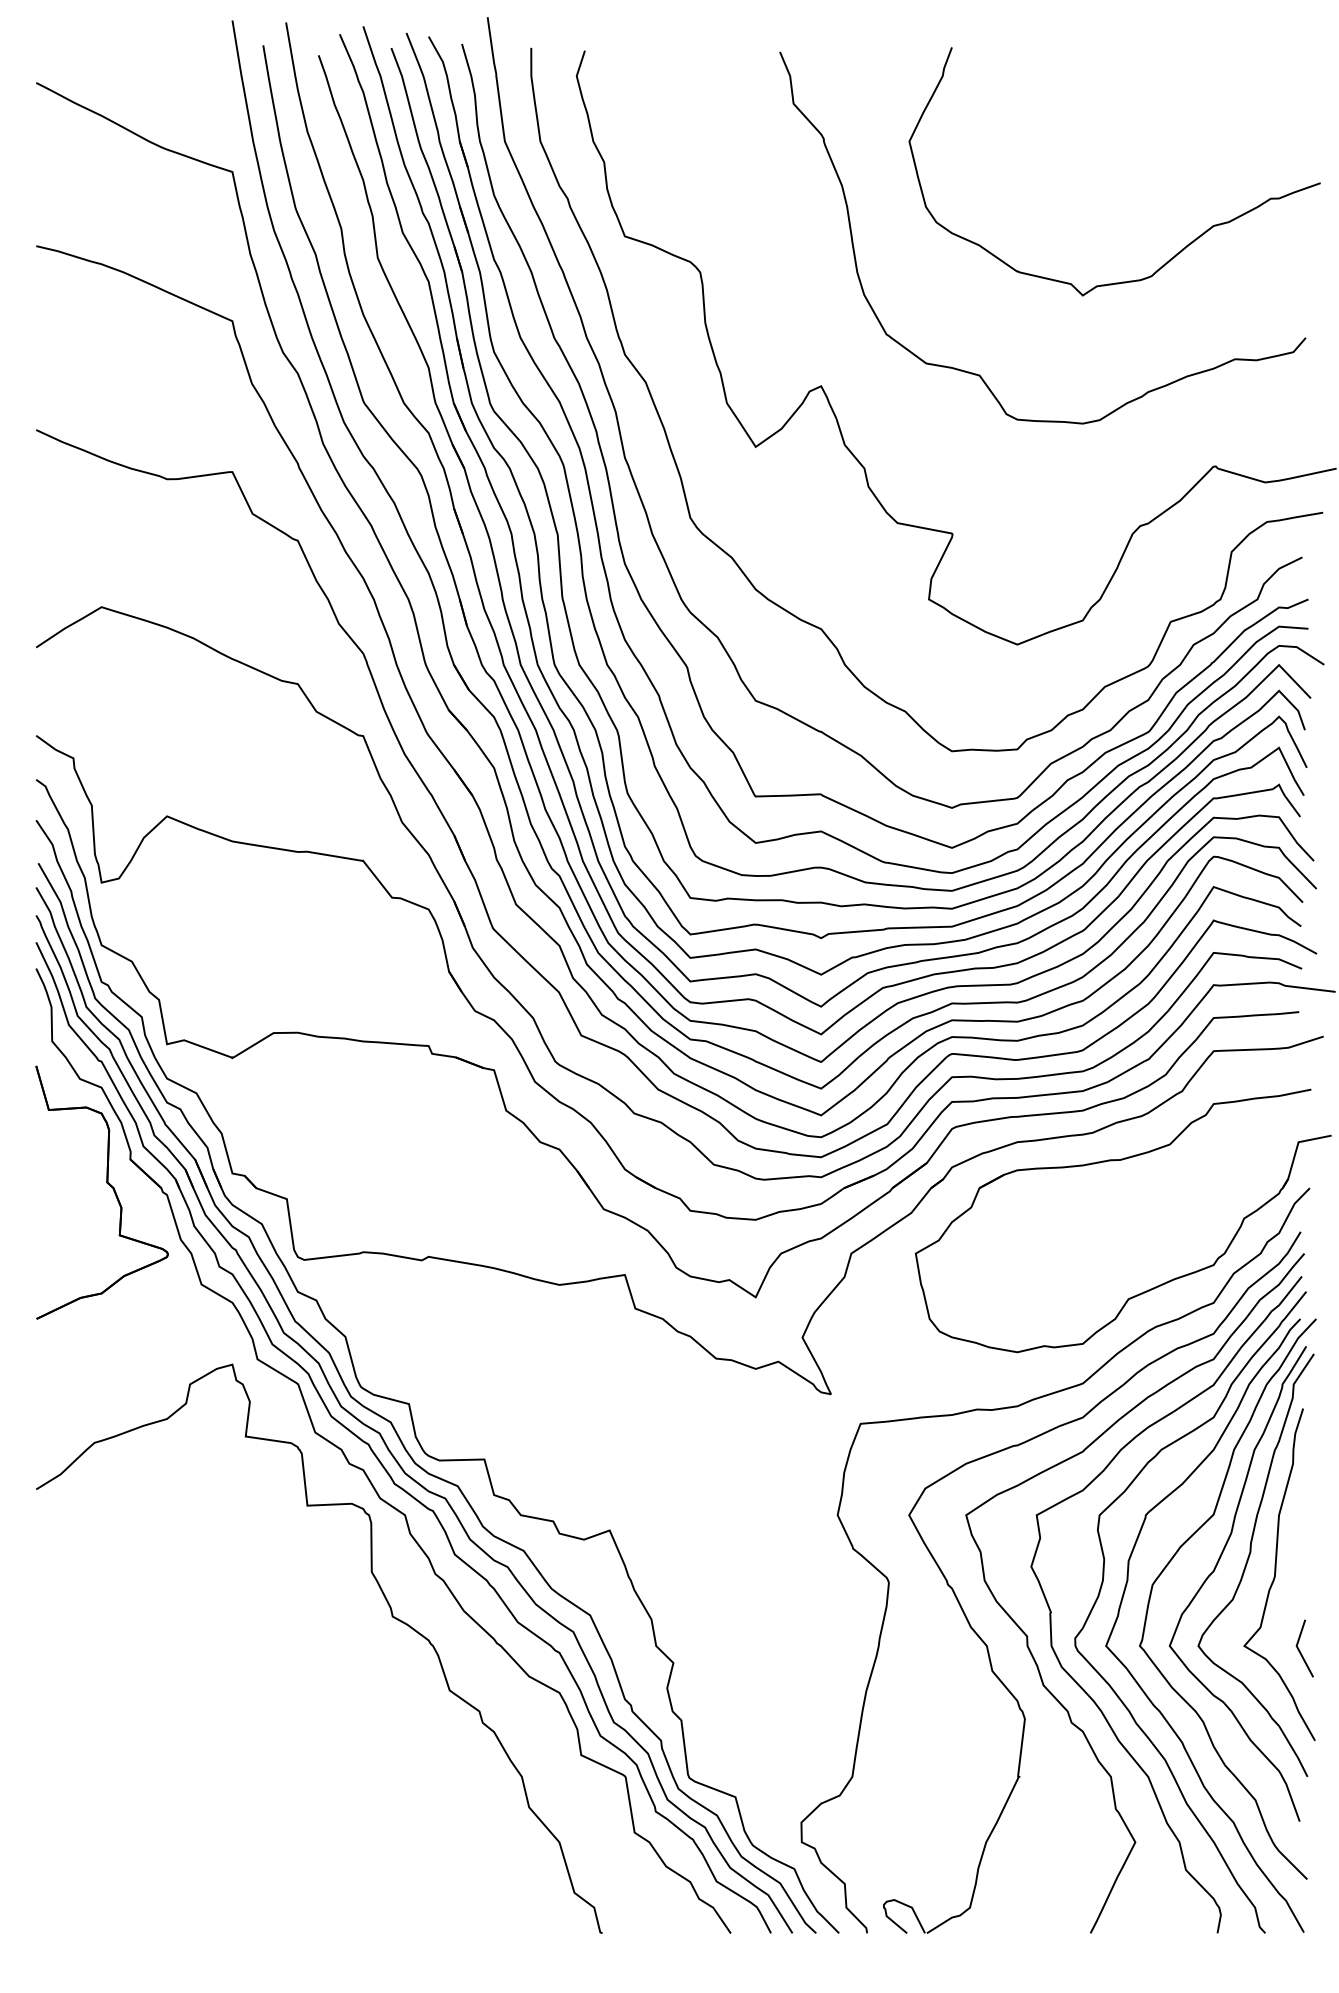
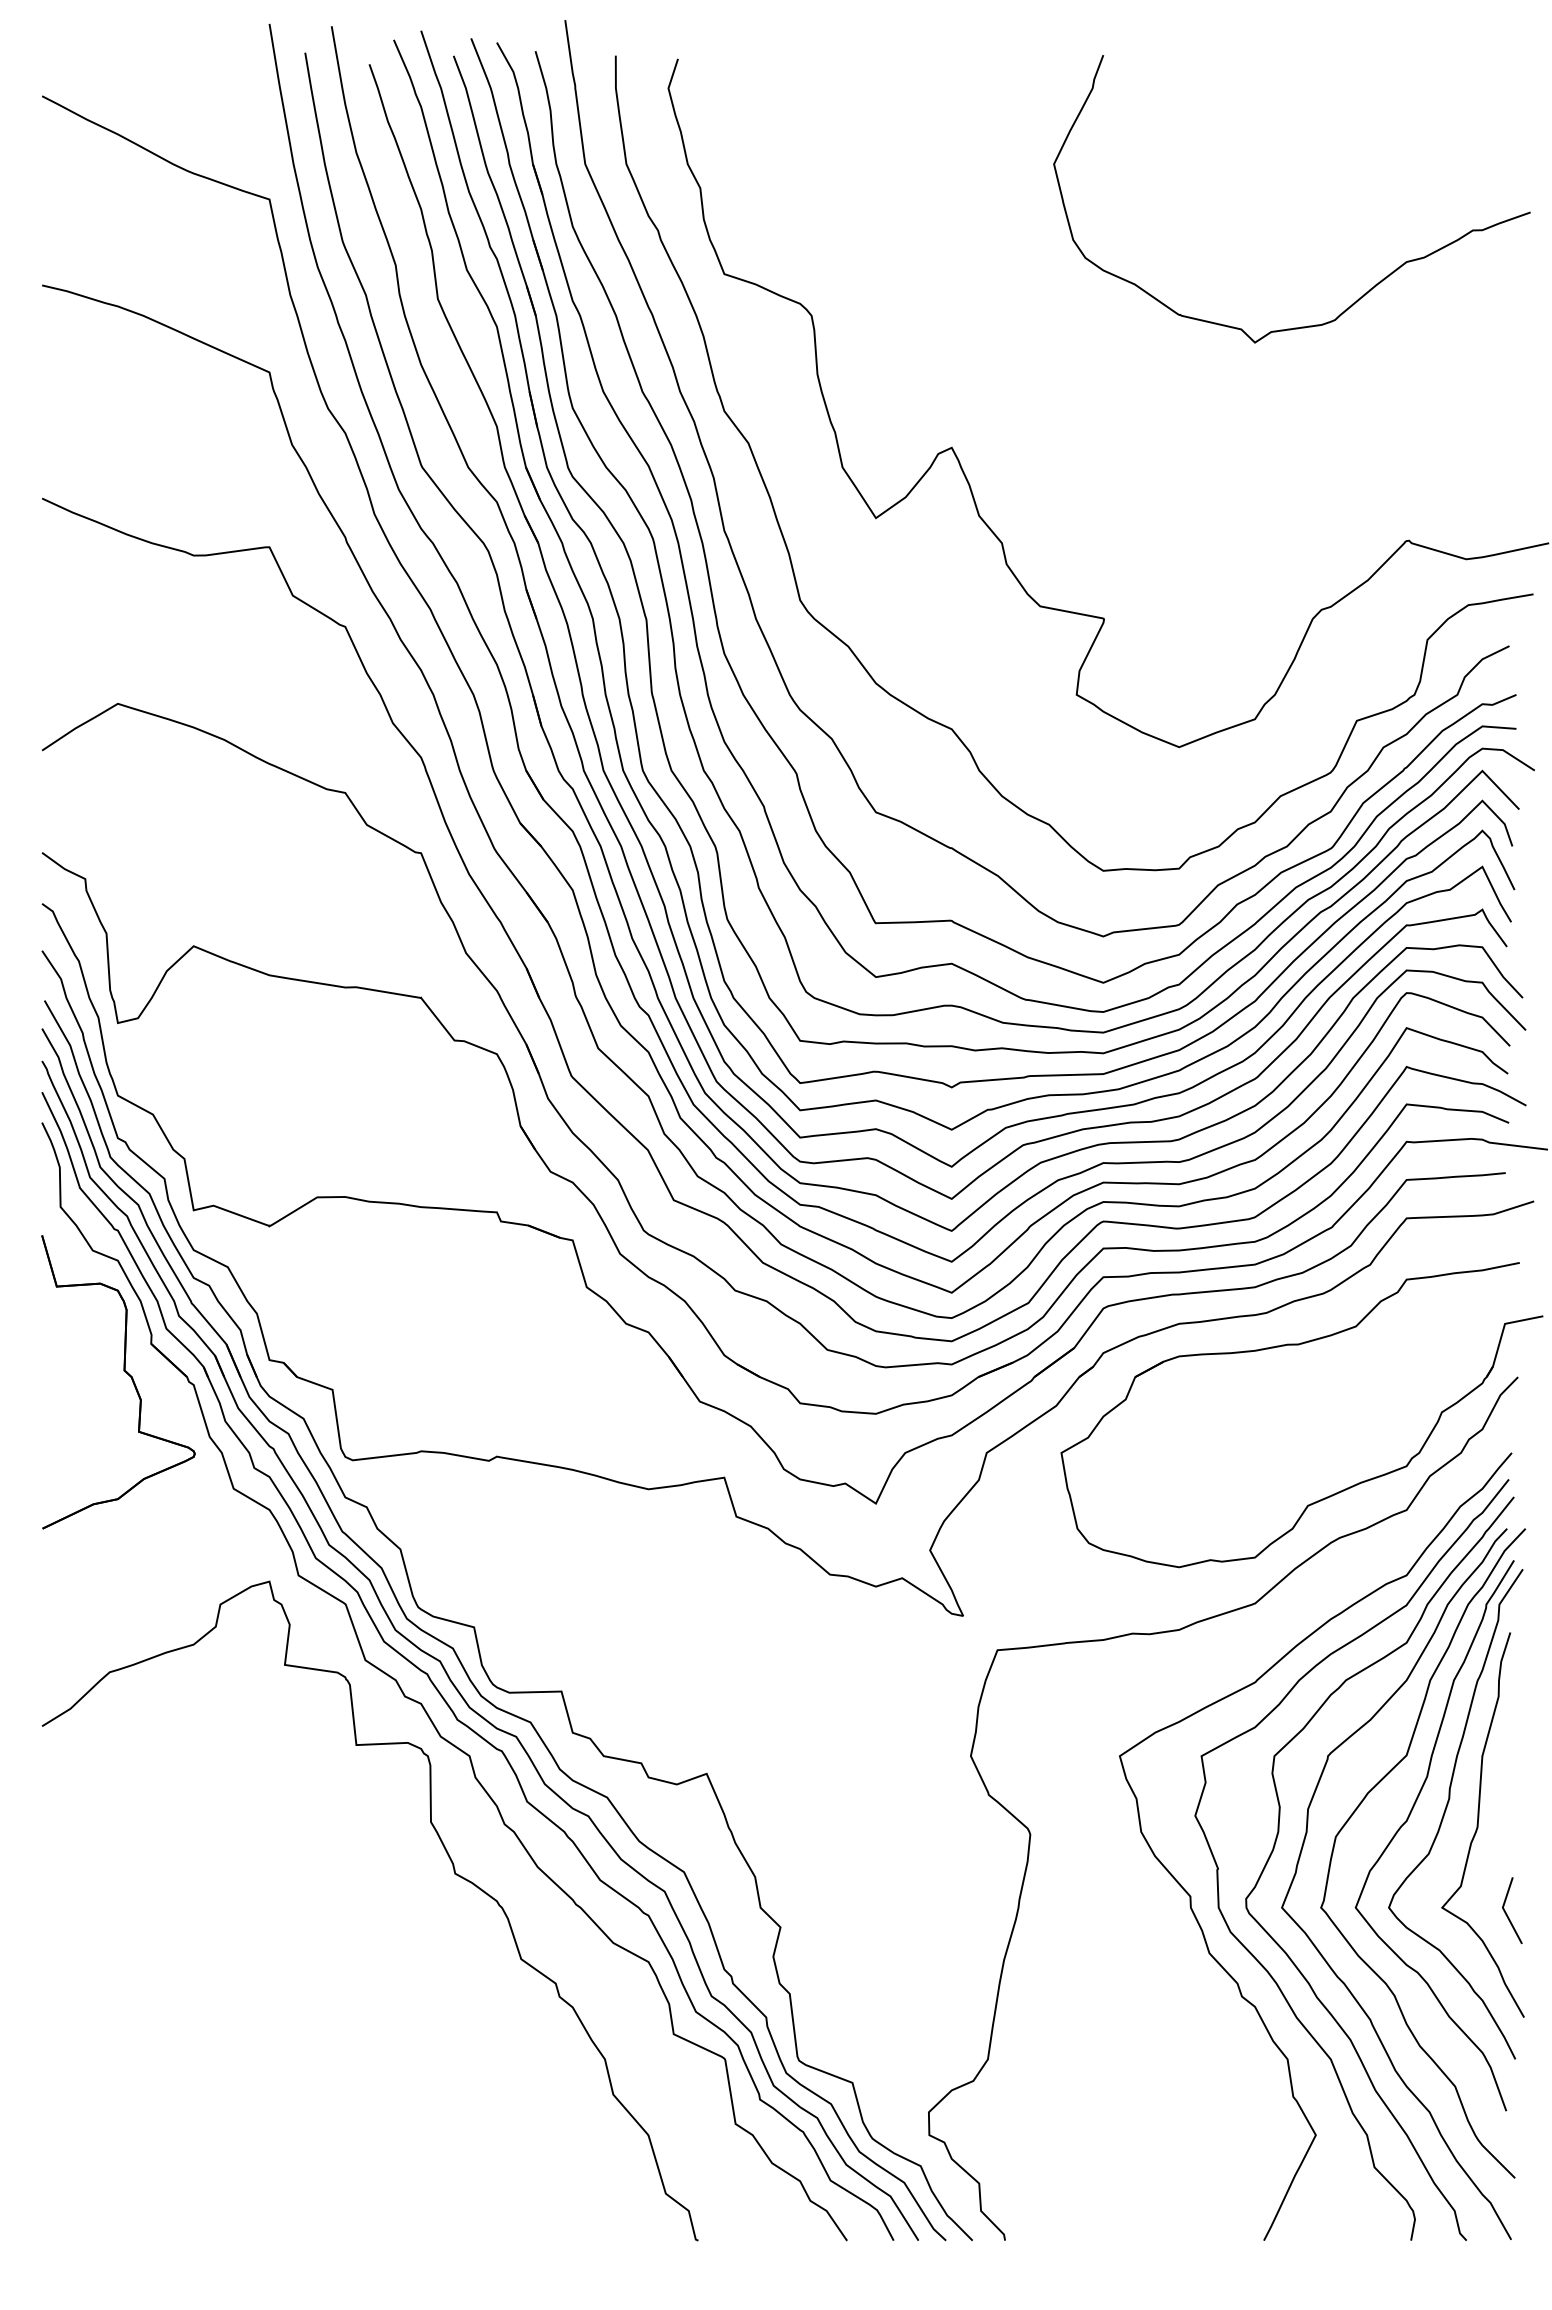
curve: (979, 374) -> (1135, 434), removed
part: (986, 1644) -> (1143, 1905), removed

